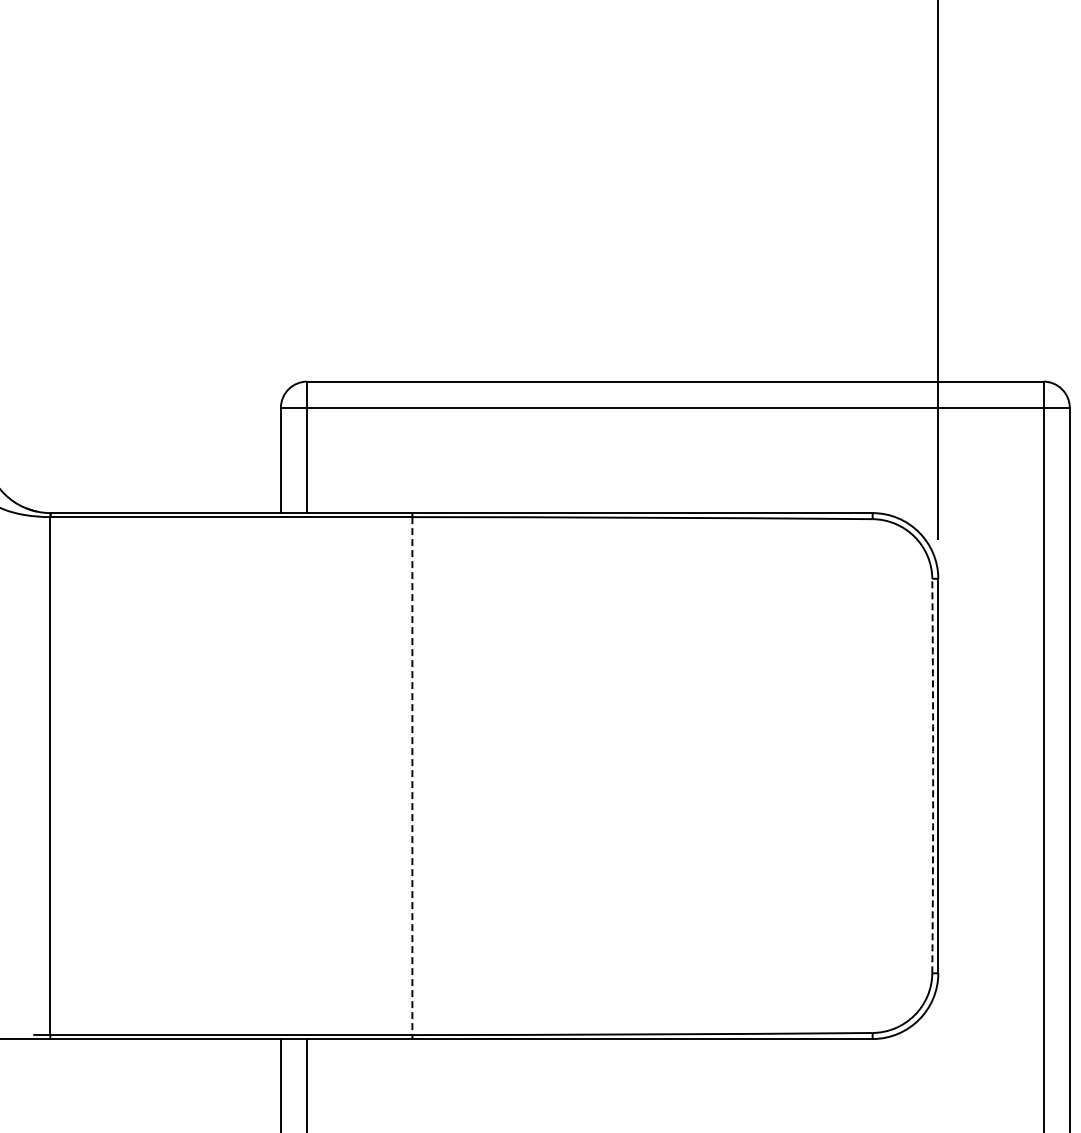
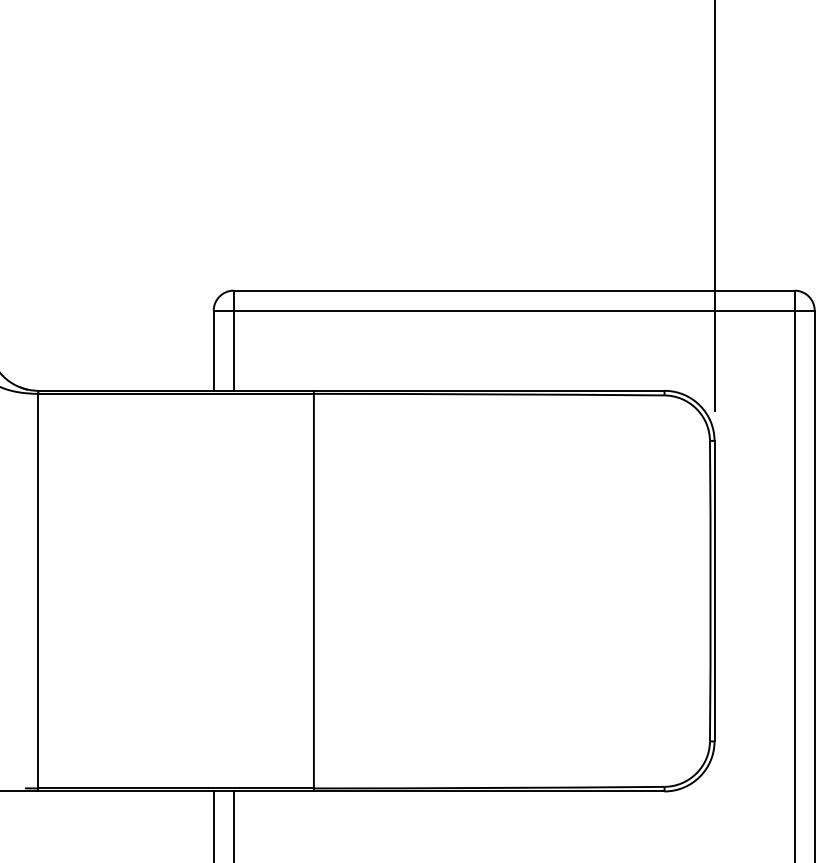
line: (412, 776) -> (313, 591), dashed -> solid
arc: (933, 776) -> (710, 591), dashed -> solid

